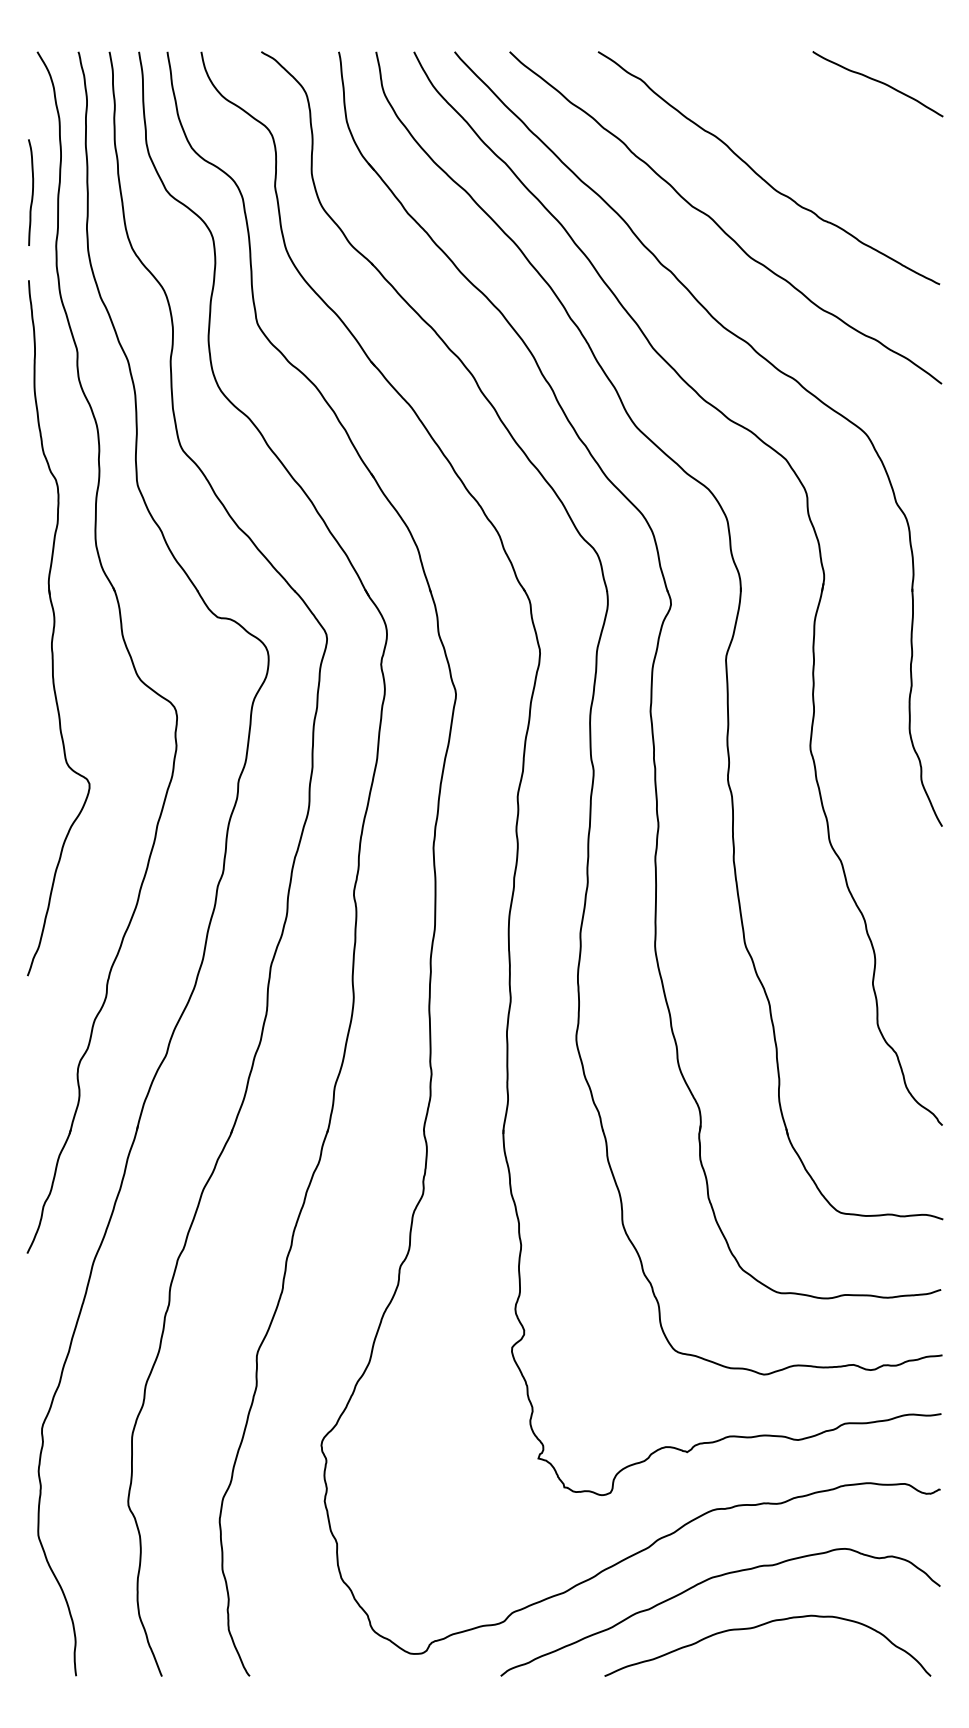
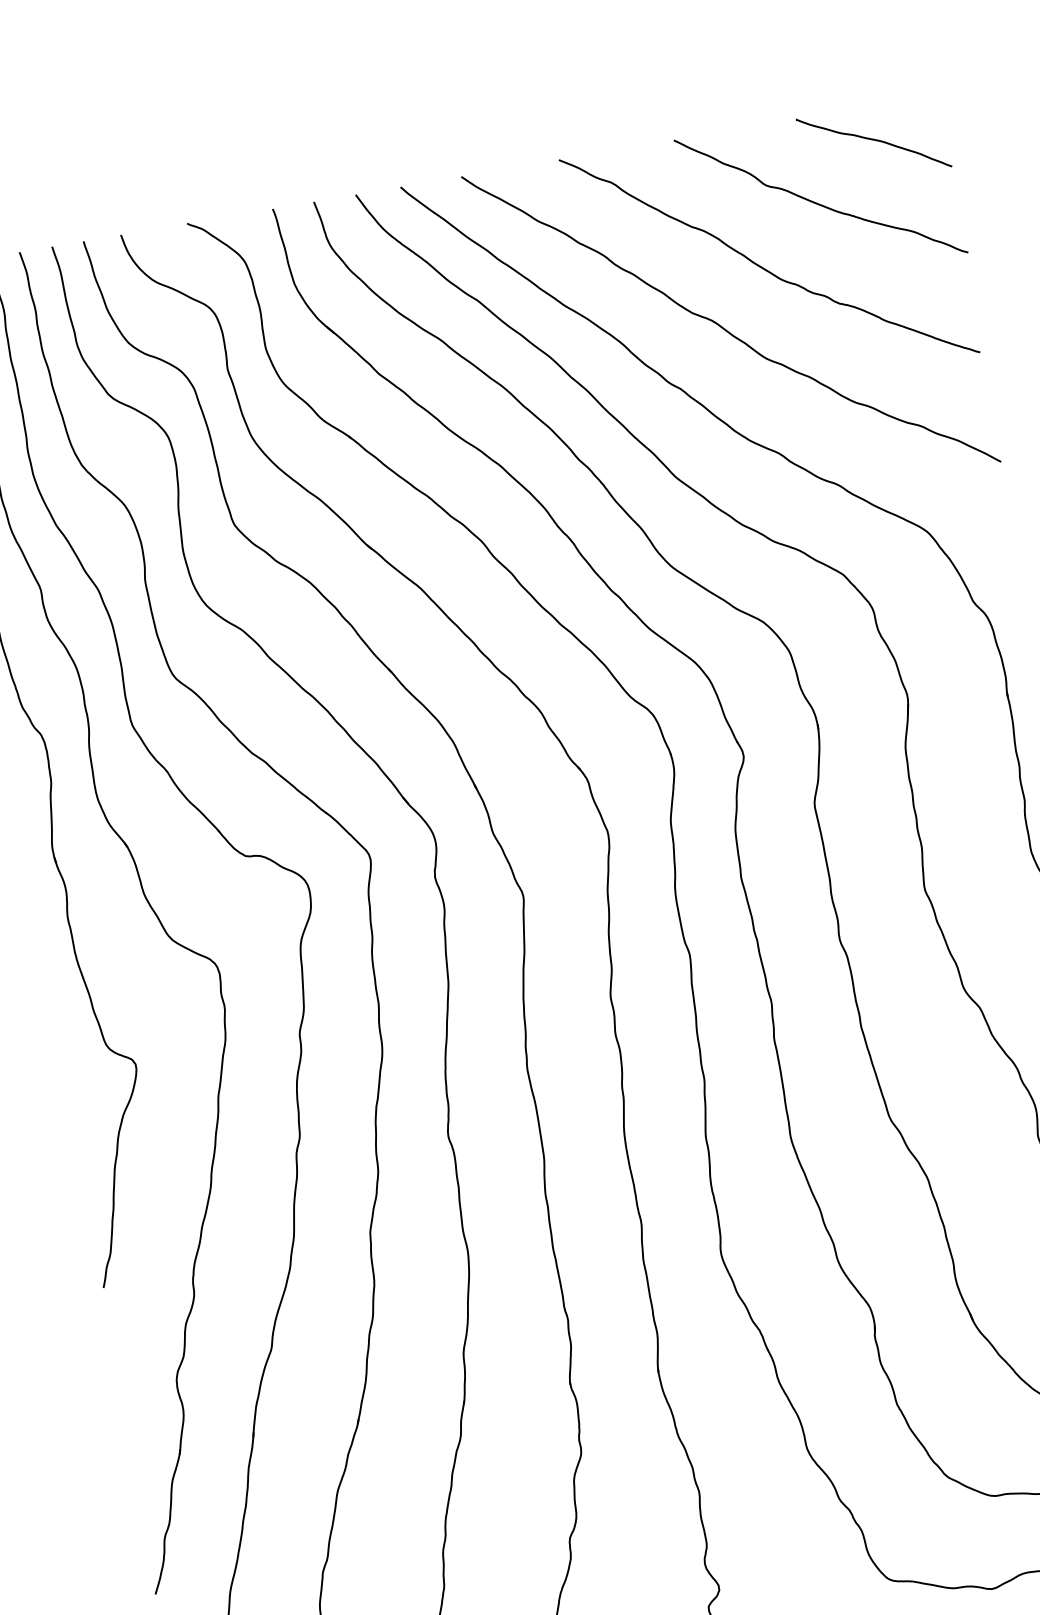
curve: (818, 127) -> (816, 202), added

